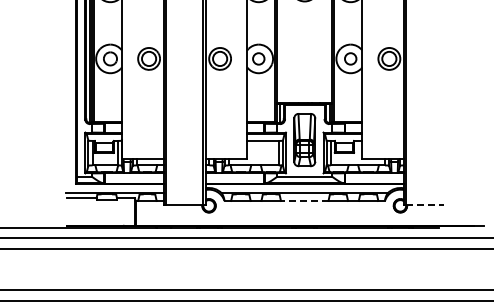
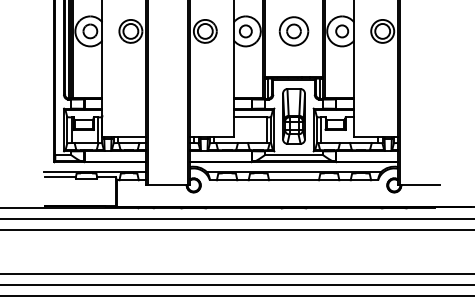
part: (304, 58) -> (293, 30), added
line: (304, 200) -> (293, 179), dashed -> solid
line: (424, 205) -> (419, 185), dashed -> solid

